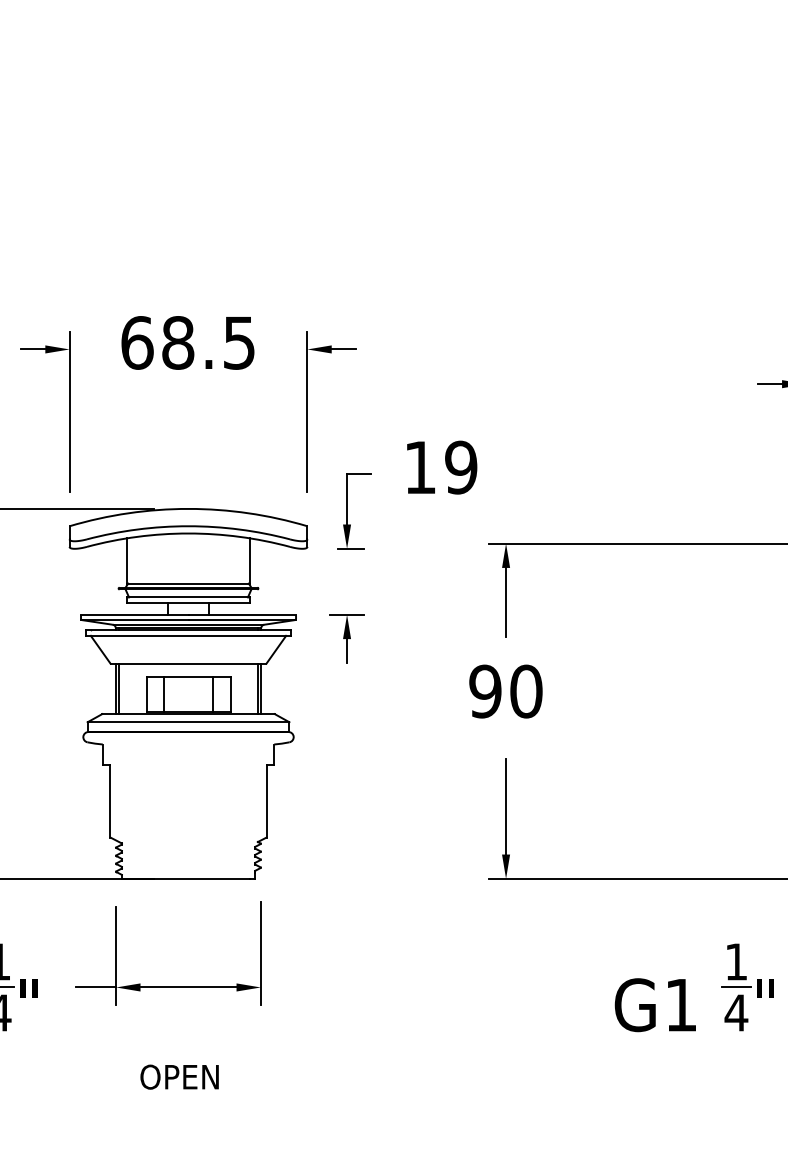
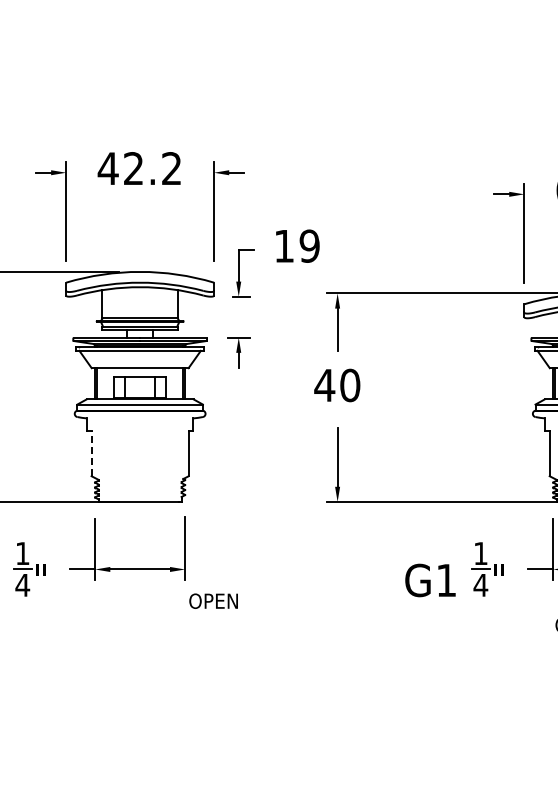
text: (187, 342) -> (139, 168), 68.5 -> 42.2
text: (484, 691) -> (324, 385), 90 -> 40
line: (110, 800) -> (91, 453), solid -> dashed
text: (179, 1075) -> (213, 600), moved

